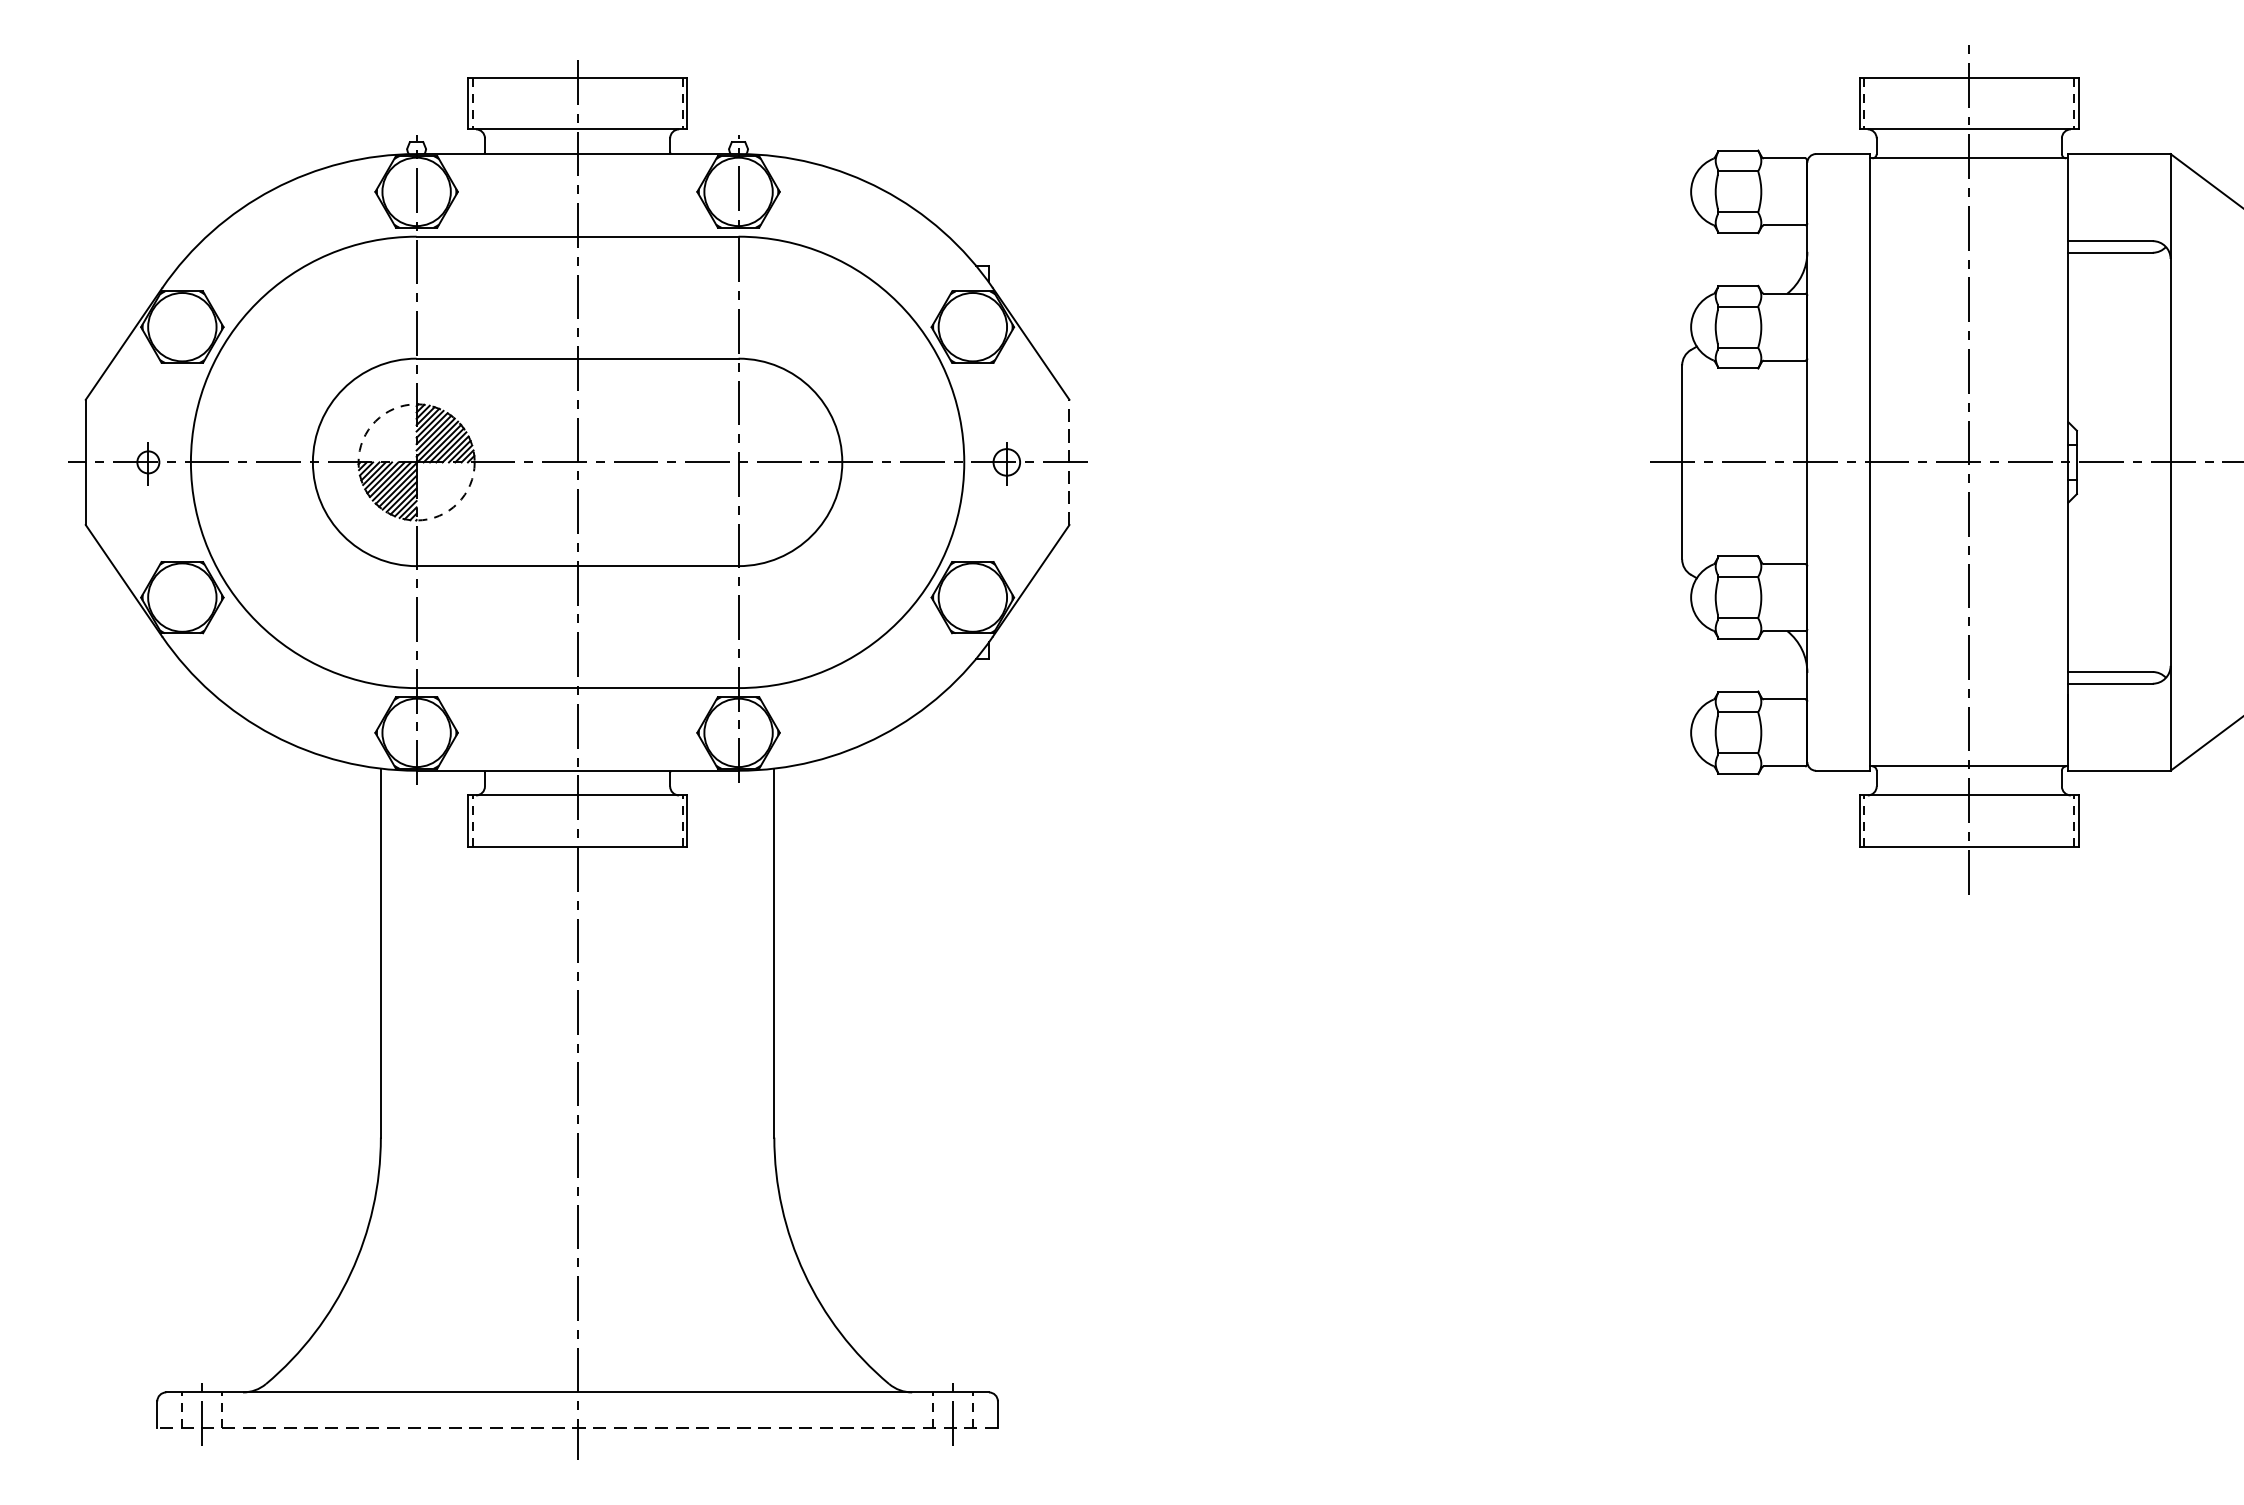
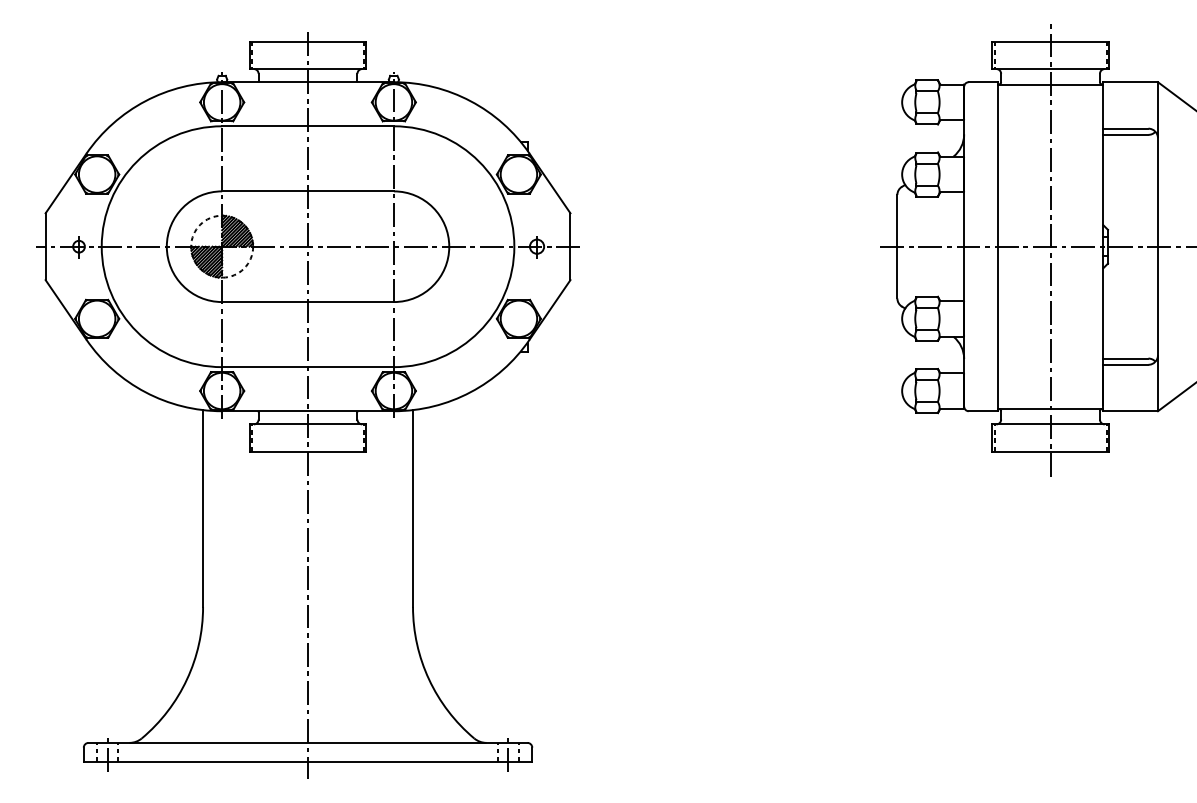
line: (1069, 461) -> (570, 246), dashed -> solid
line: (576, 1429) -> (307, 762), dashed -> solid

